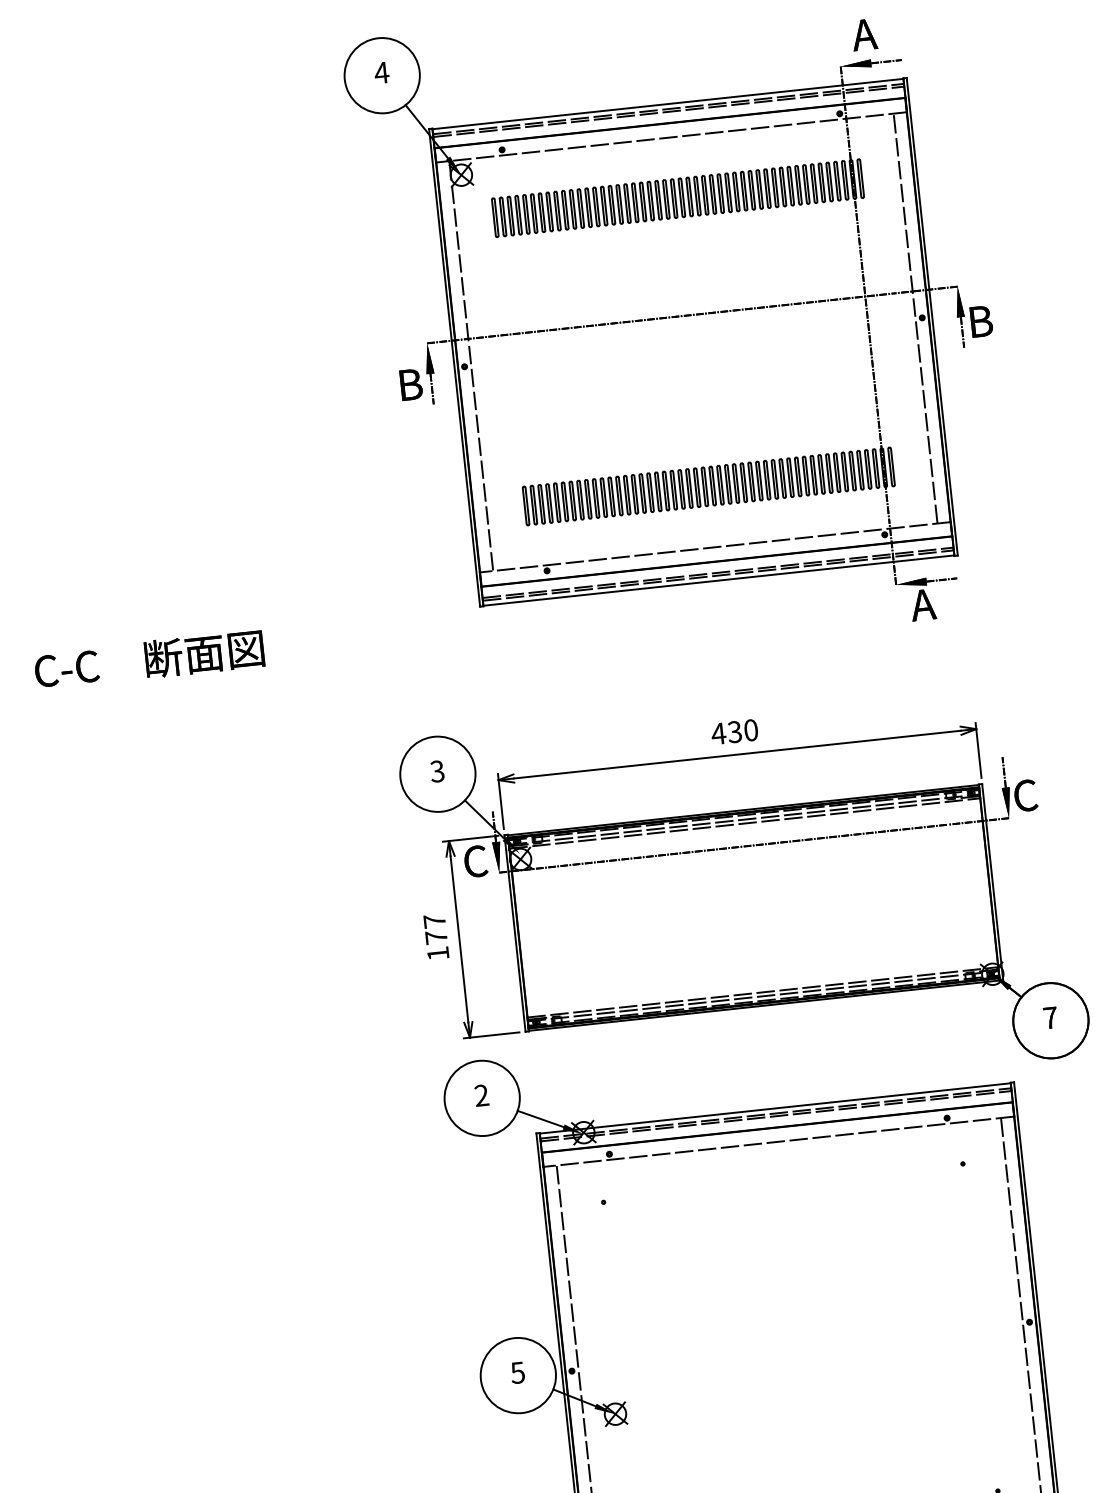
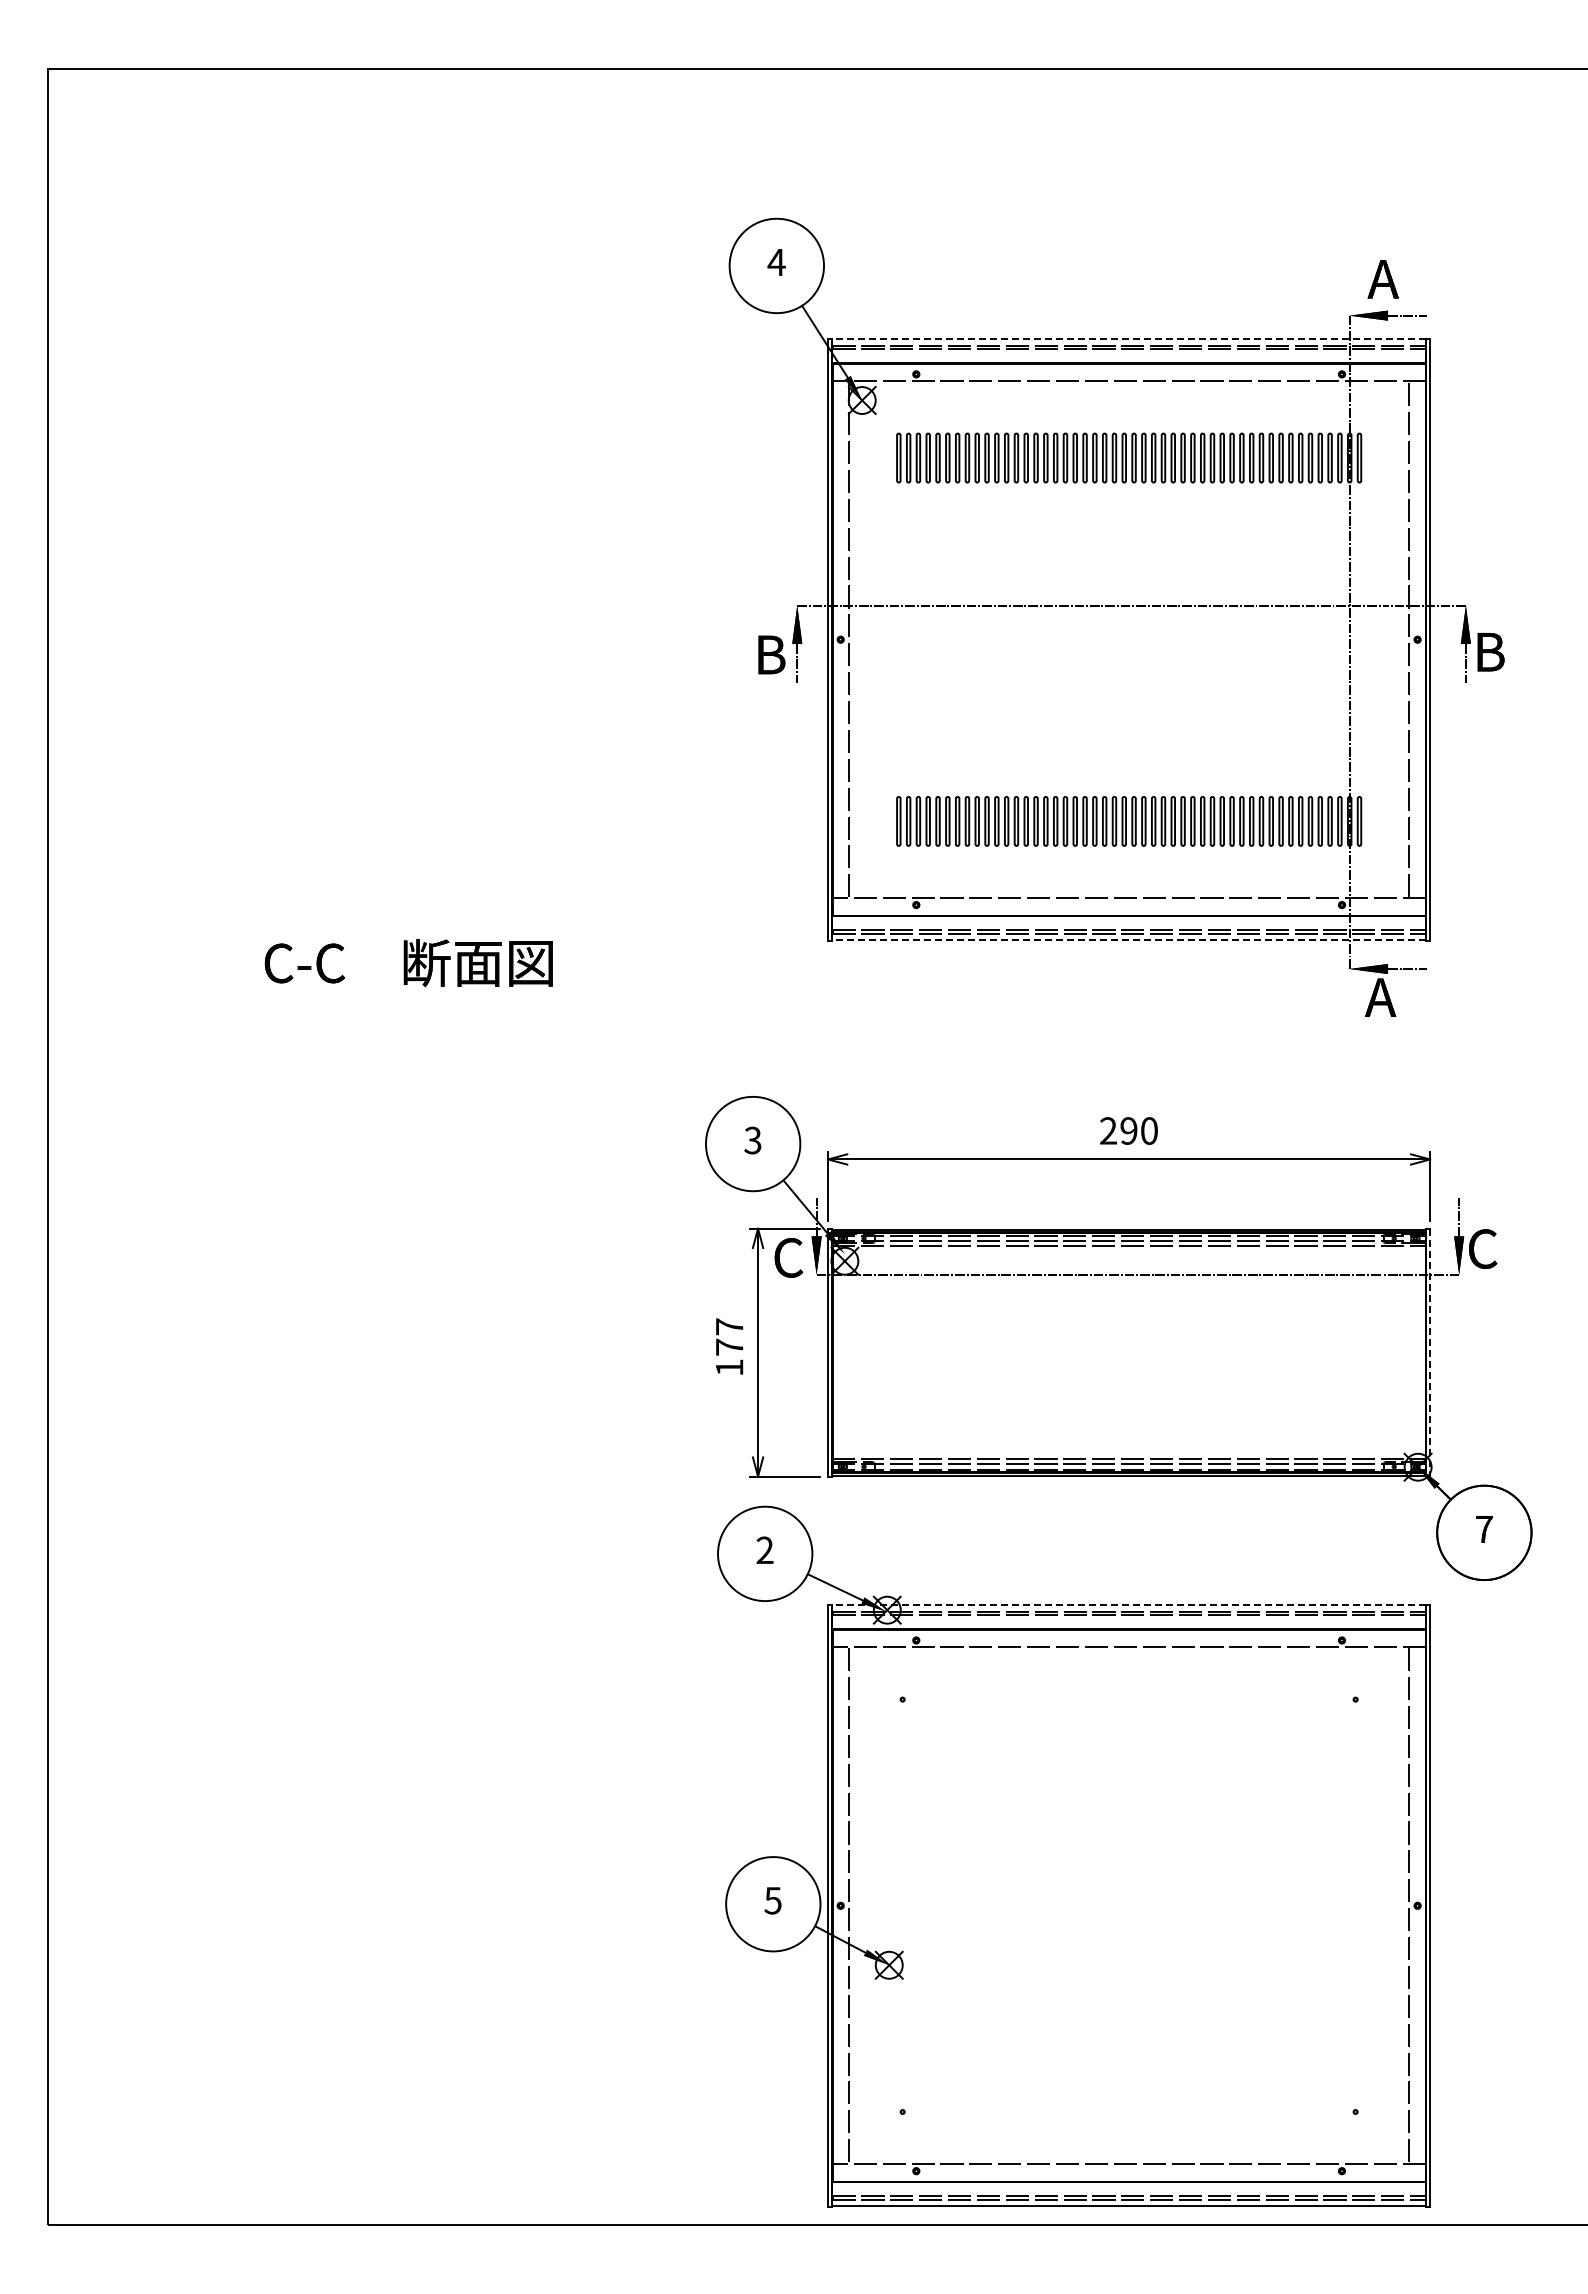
line: (668, 104) -> (1129, 339), solid -> dashed
line: (719, 580) -> (1129, 940), solid -> dashed
text: (726, 732) -> (1118, 1130), 430 -> 290
line: (992, 882) -> (1430, 1352), solid -> dashed
line: (775, 1108) -> (1129, 1605), solid -> dashed

